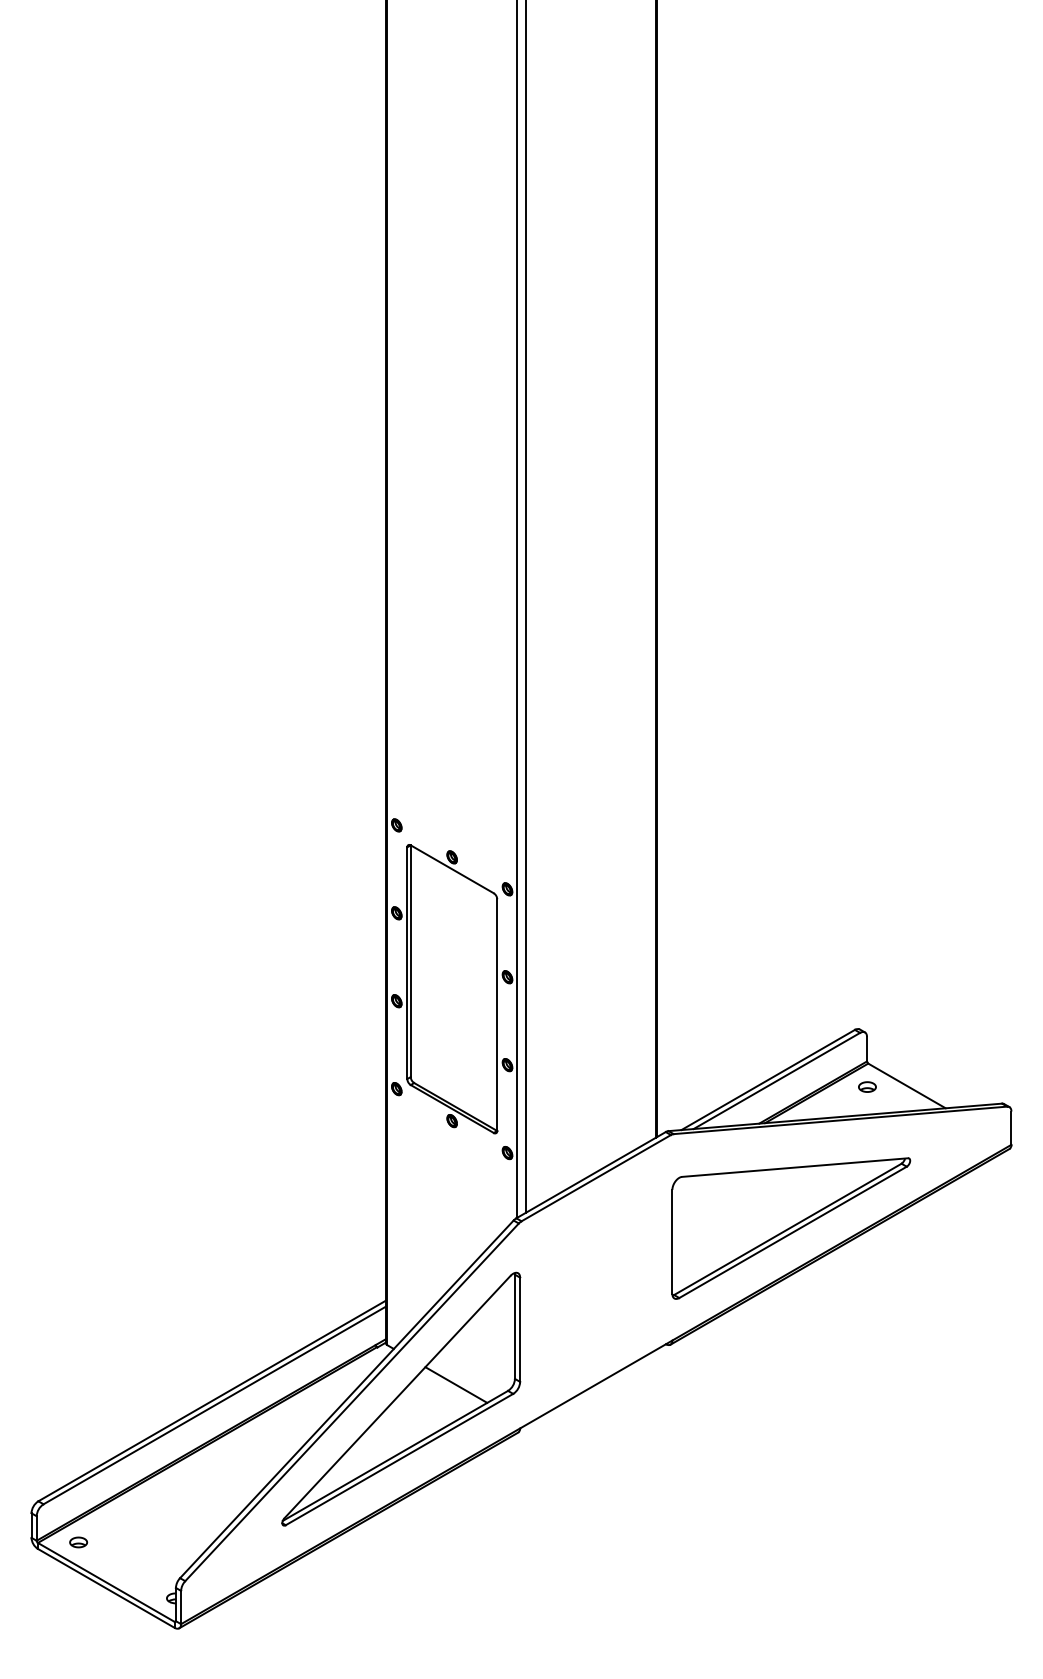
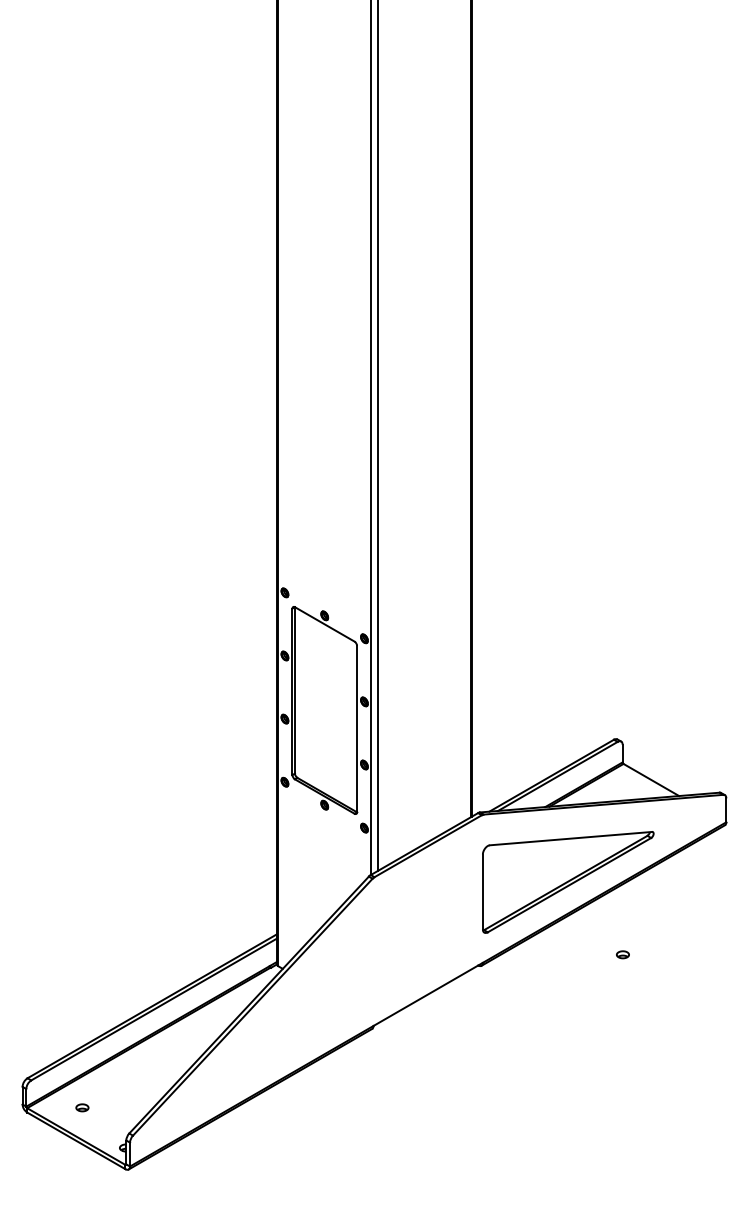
part: (866, 1086) -> (622, 954), moved
part: (400, 1398) -> (287, 1004), removed
part: (78, 1541) -> (82, 1107), moved

